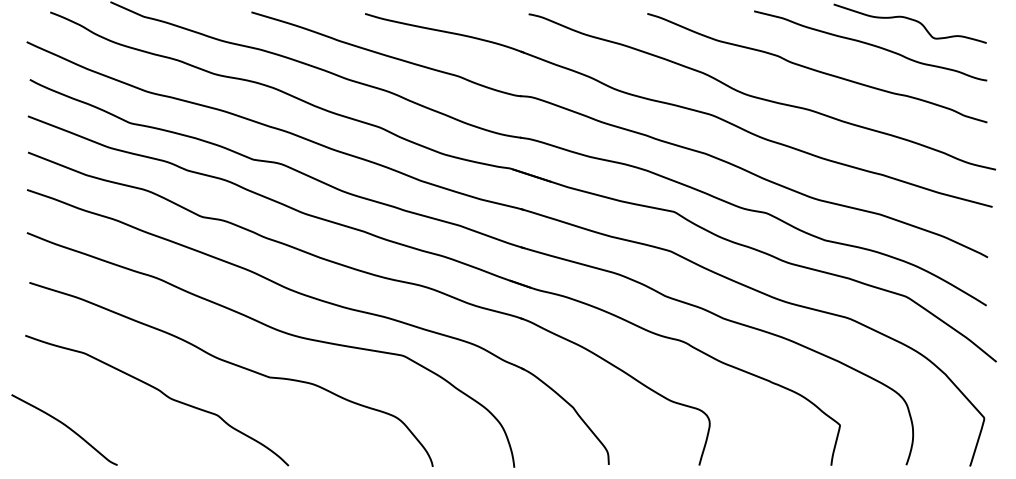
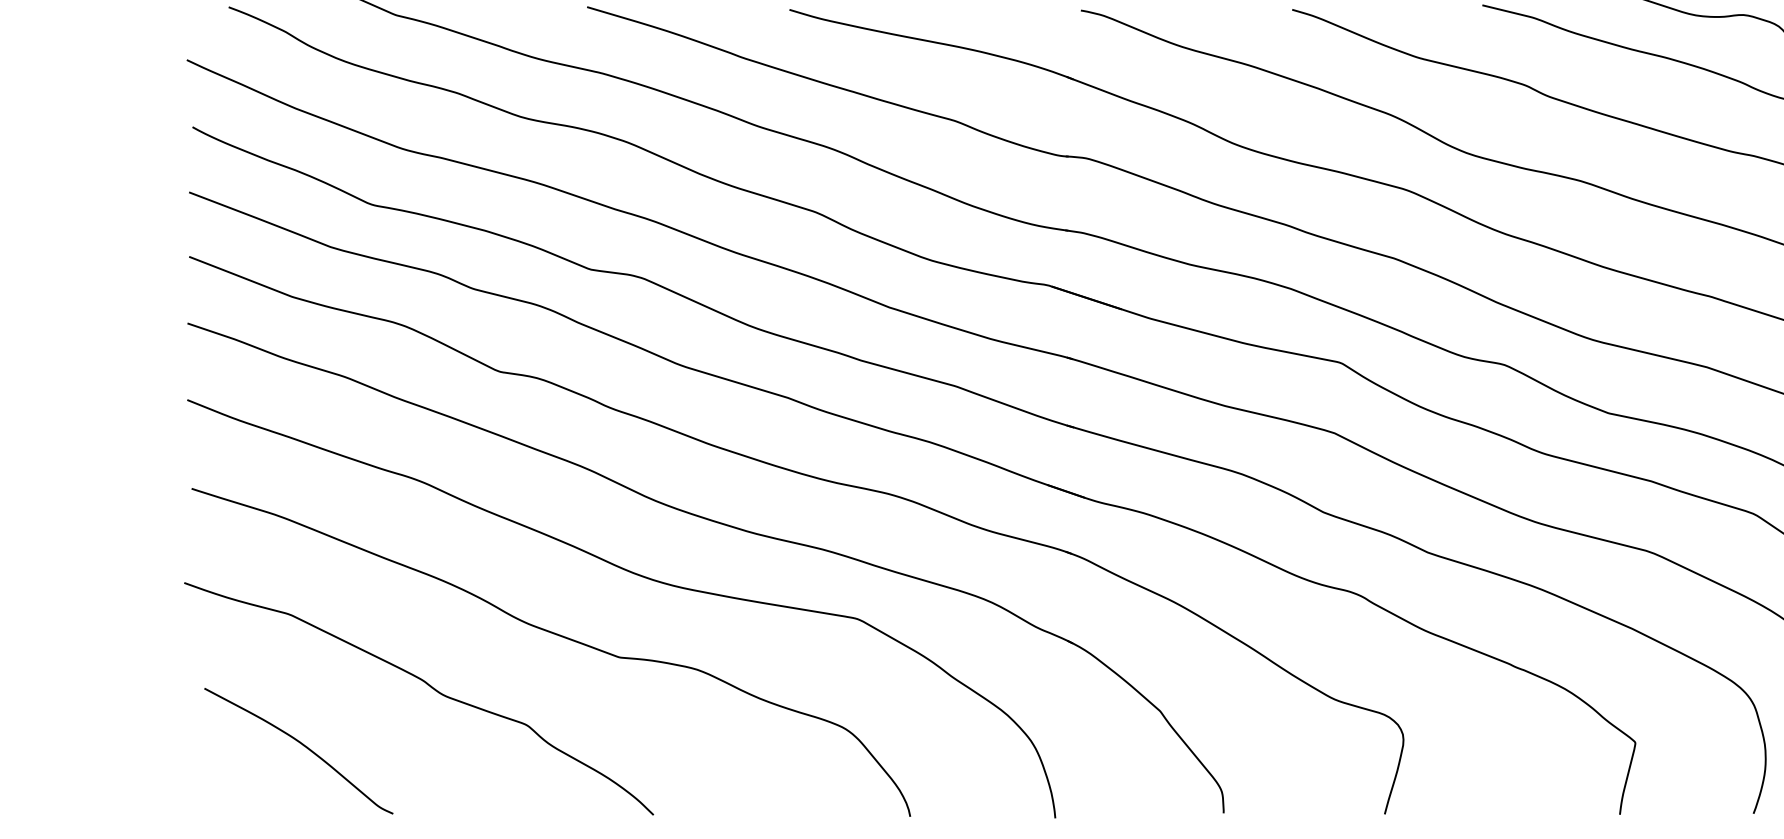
curve: (66, 427) -> (302, 746), moved

